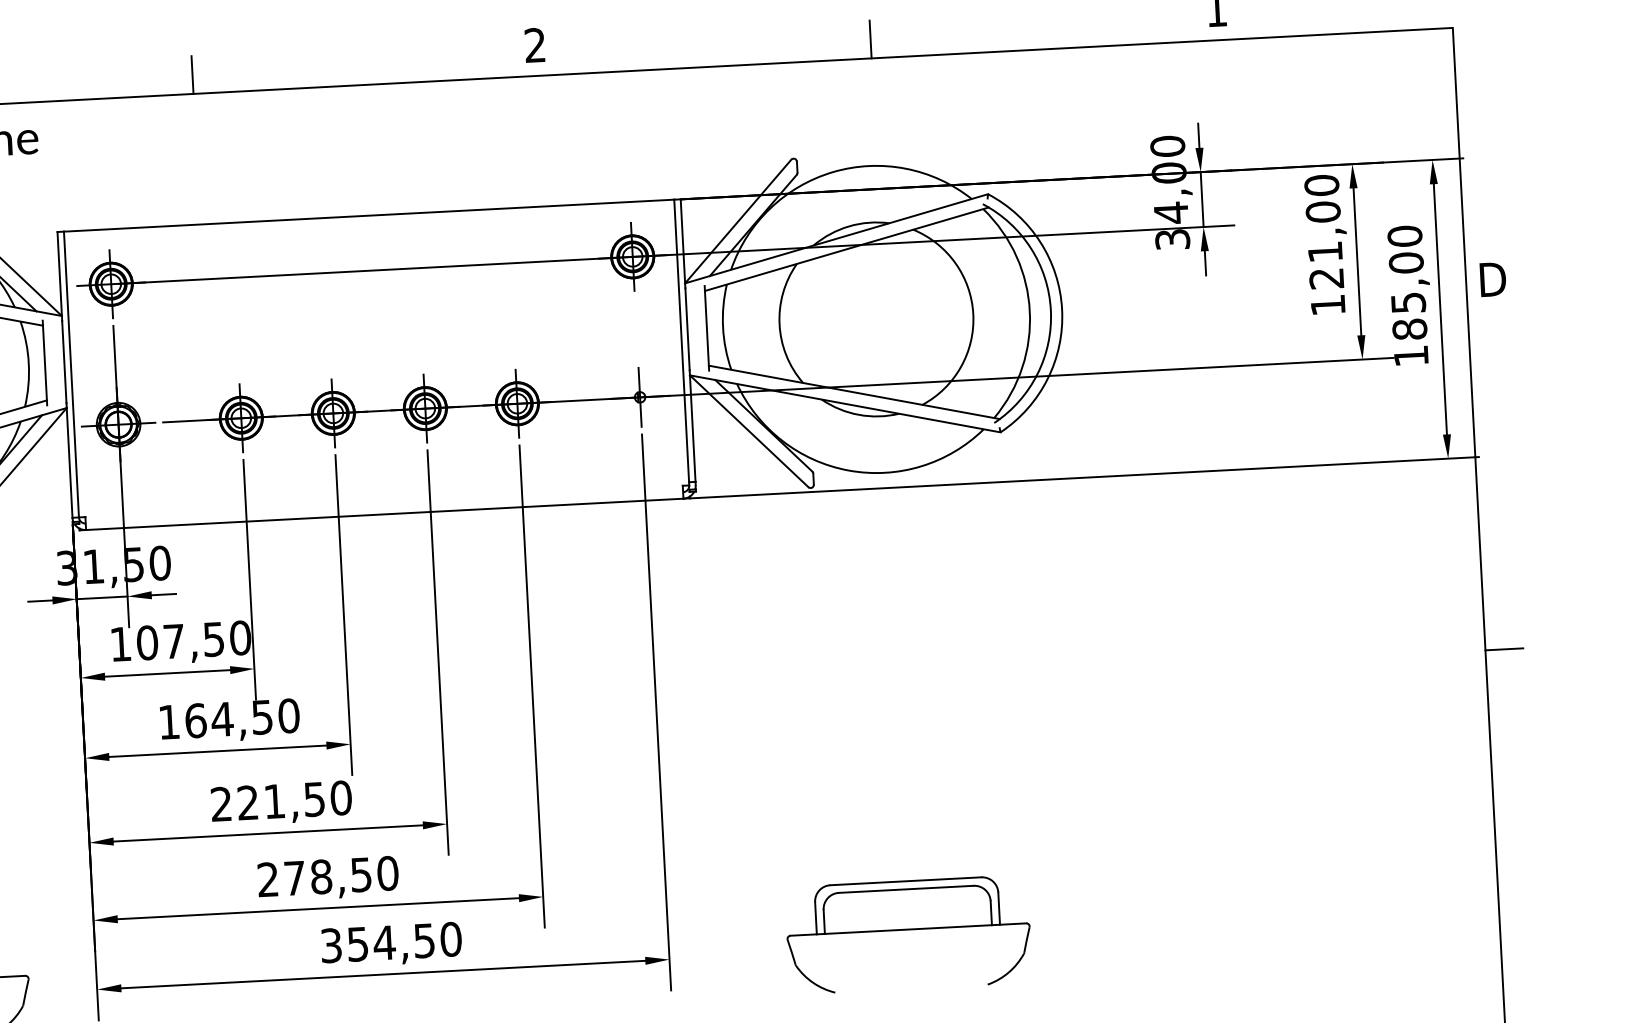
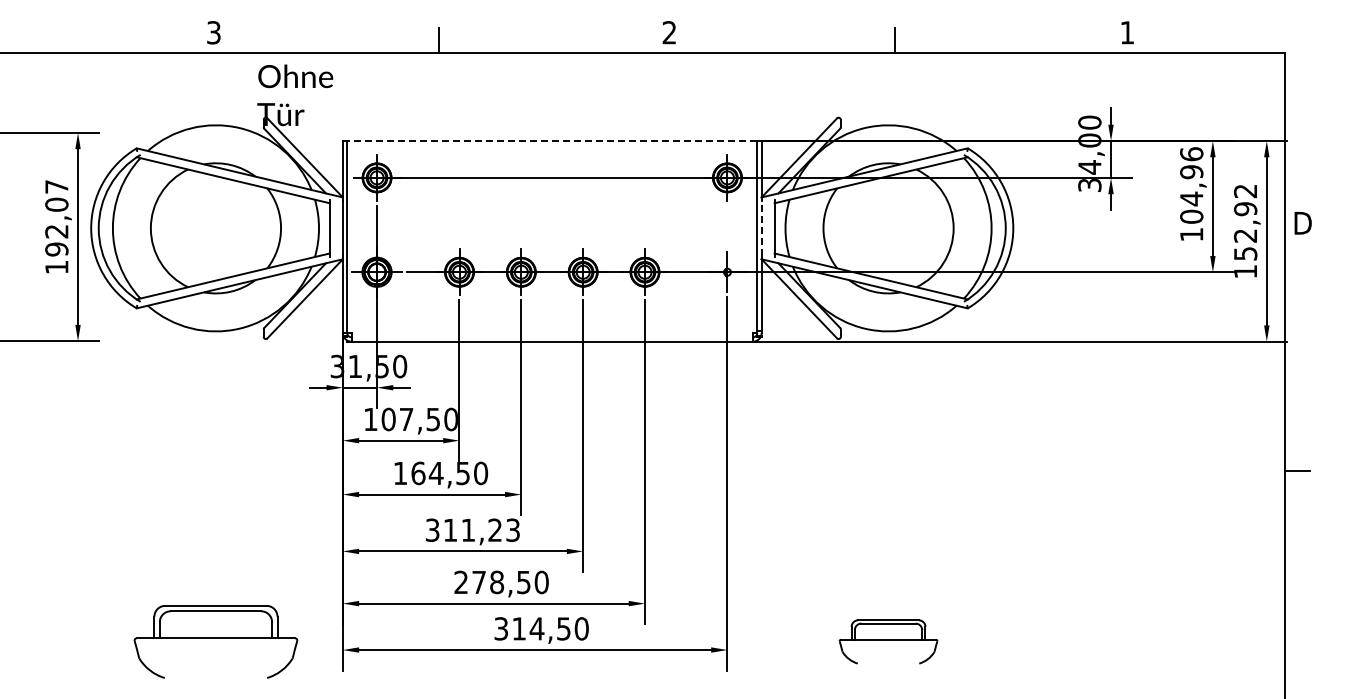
line: (368, 216) -> (551, 141), solid -> dashed
text: (1323, 232) -> (1191, 185), 121,00 -> 104,96
text: (1407, 282) -> (1245, 222), 185,00 -> 152,92
line: (687, 329) -> (761, 228), solid -> dashed
text: (280, 800) -> (472, 529), 221,50 -> 311,23
part: (908, 934) -> (888, 641), size x0.6
text: (356, 943) -> (518, 628), 354,50 -> 314,50

